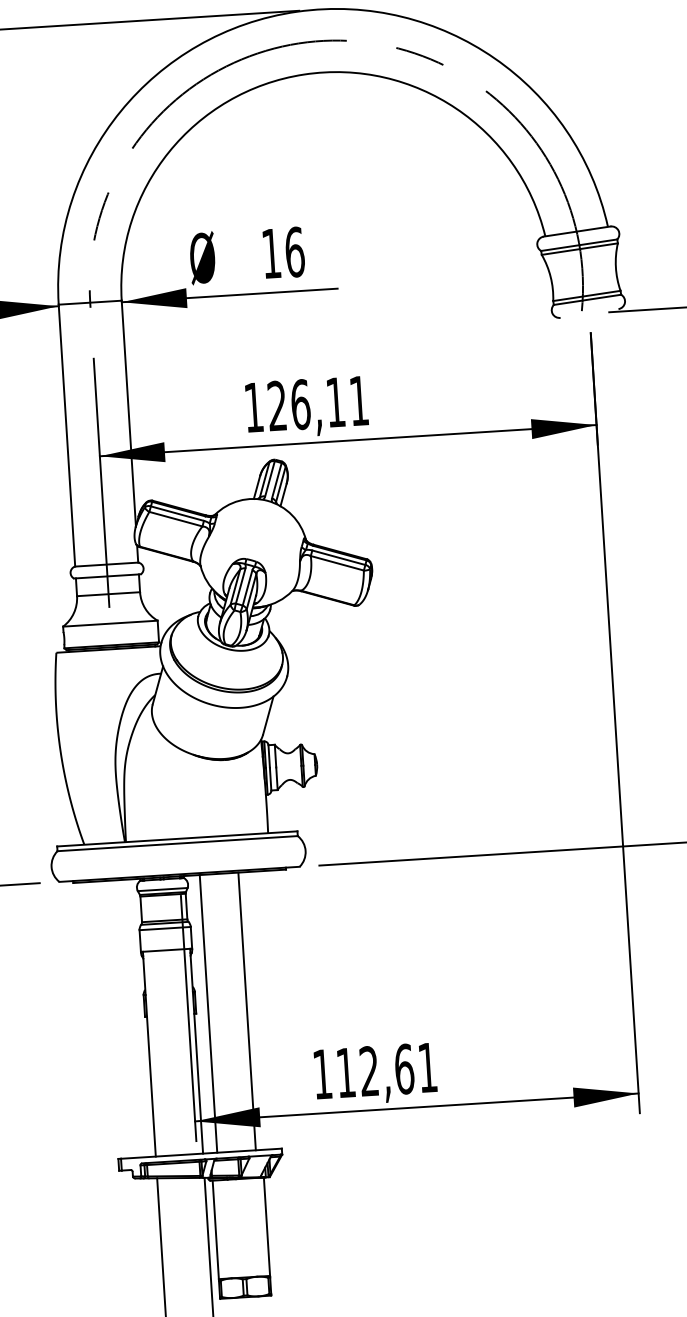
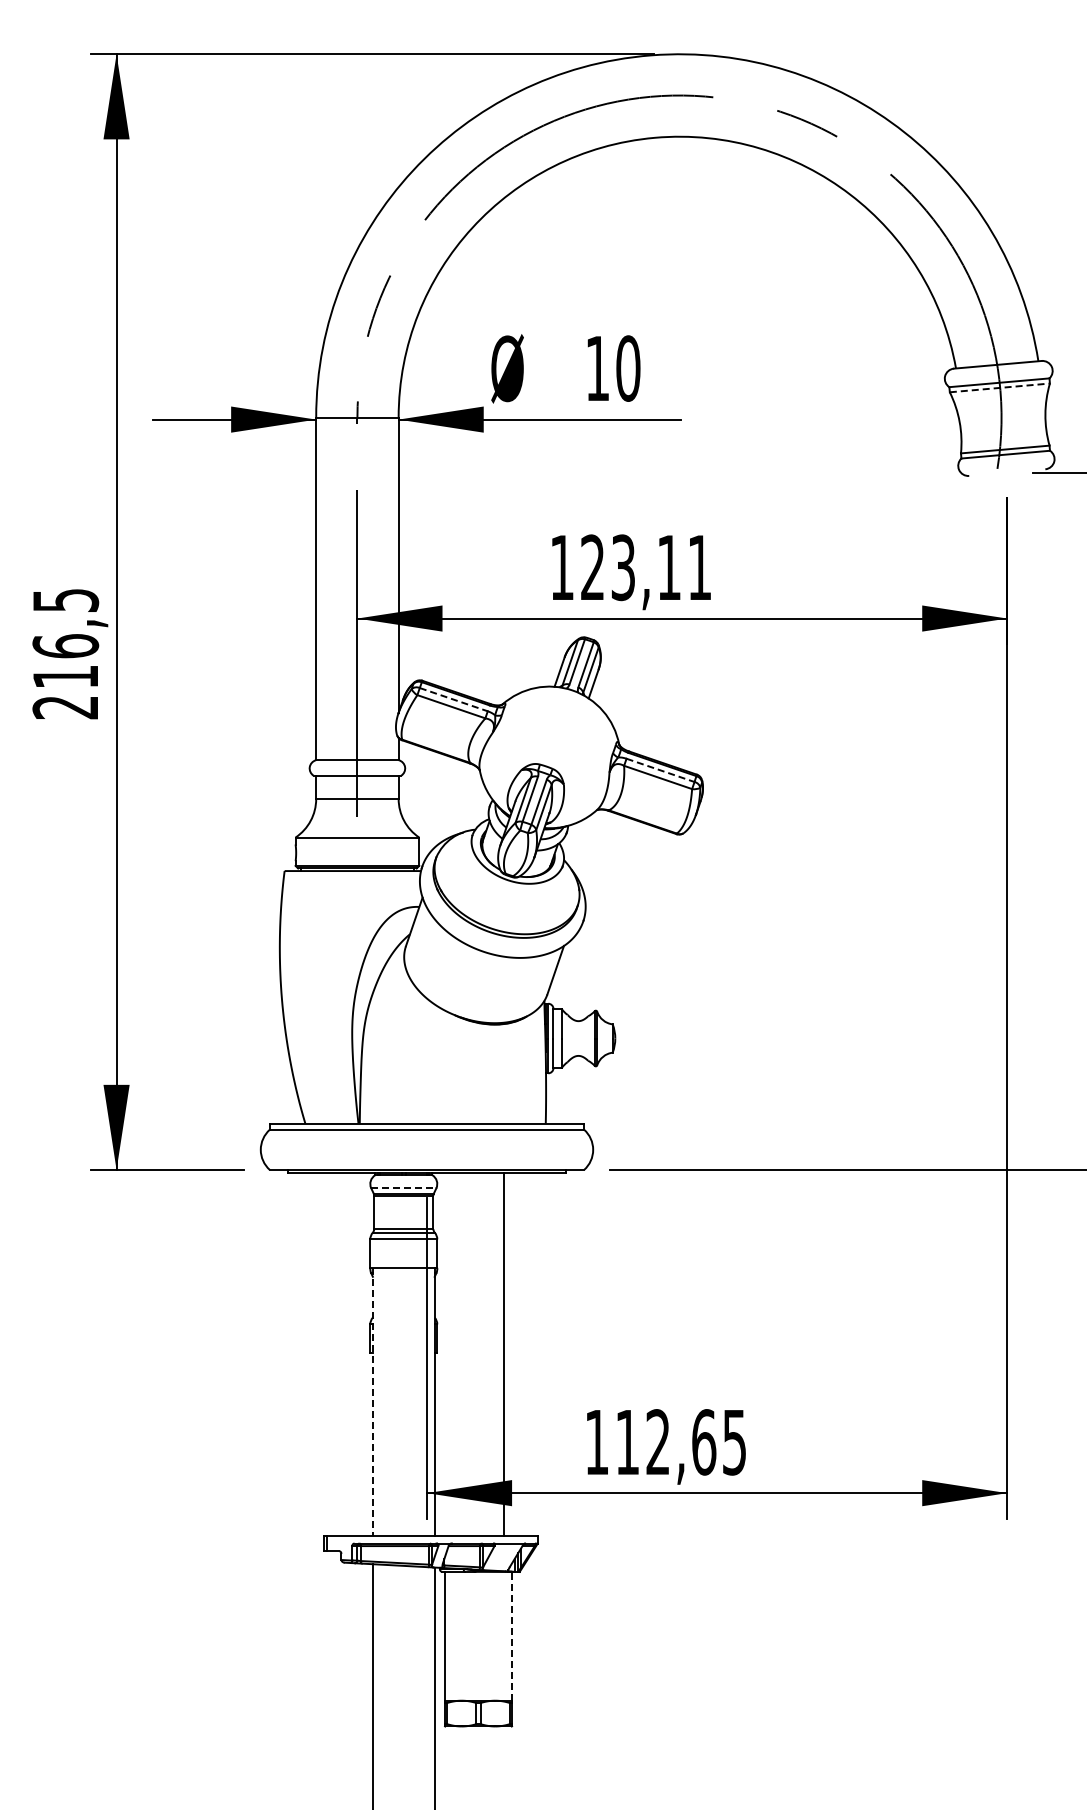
line: (580, 248) -> (1000, 387), solid -> dashed
text: (295, 252) -> (628, 368), 16 -> 10
text: (300, 404) -> (623, 567), 126,11 -> 123,11
line: (177, 513) -> (453, 699), solid -> dashed
line: (338, 557) -> (660, 770), solid -> dashed
line: (162, 889) -> (403, 1188), solid -> dashed
line: (208, 1013) -> (453, 1353), removed
line: (149, 1053) -> (372, 1401), solid -> dashed
text: (427, 1067) -> (734, 1442), 112,61 -> 112,65
line: (267, 1226) -> (512, 1635), solid -> dashed

